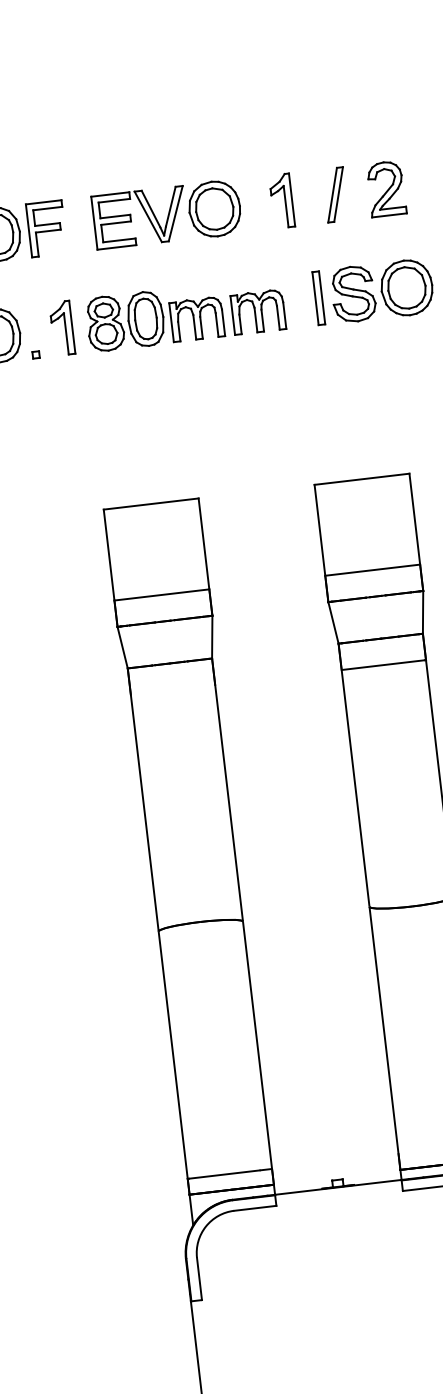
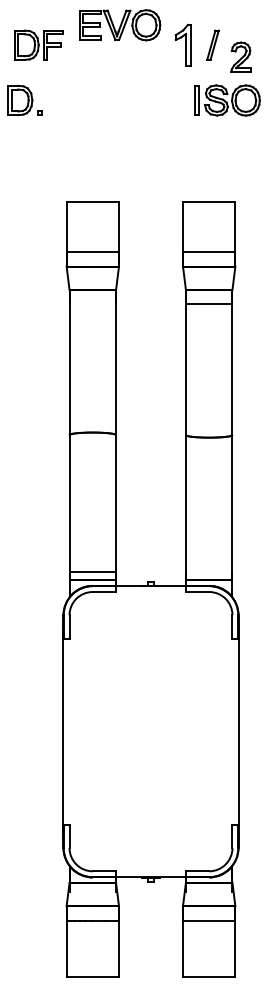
part: (385, 187) -> (240, 56), moved
part: (281, 199) -> (183, 44), size x1.4
part: (168, 214) -> (120, 25), moved
part: (167, 316) -> (113, 100), removed

